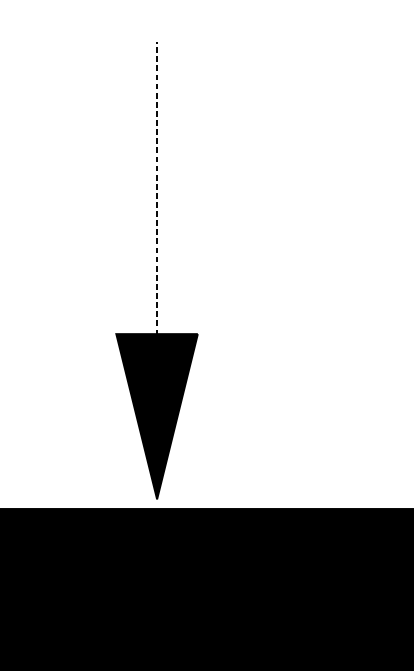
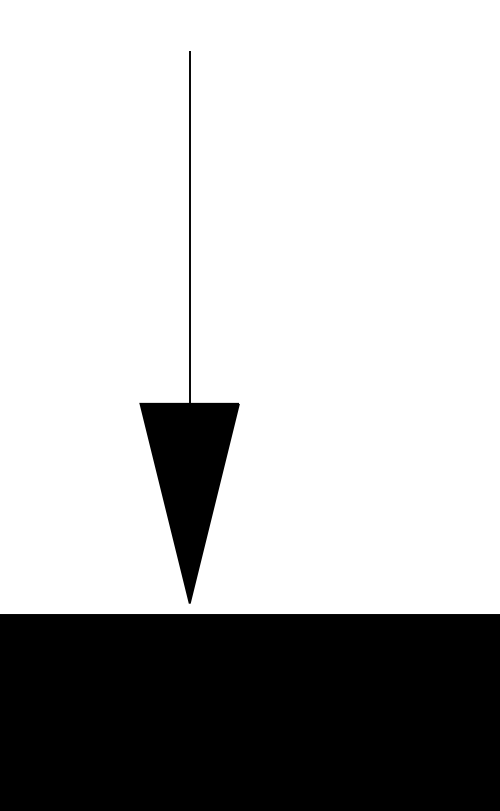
line: (156, 206) -> (189, 249), dashed -> solid

